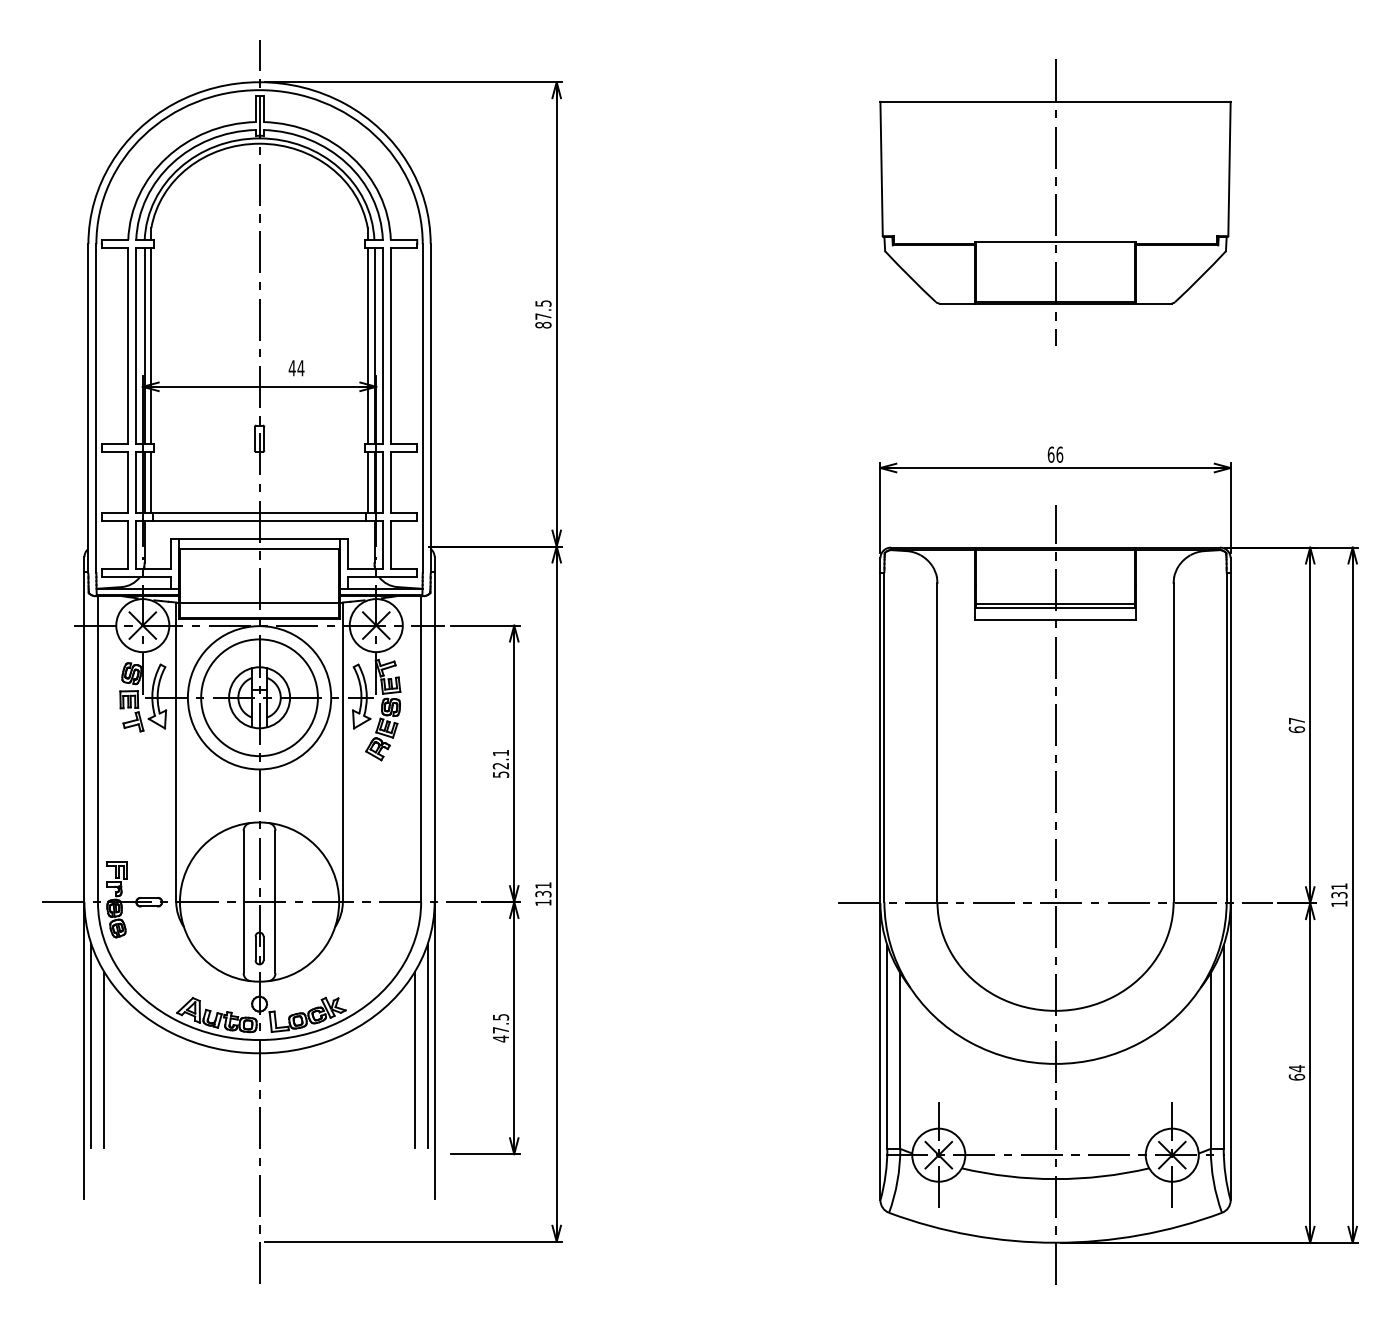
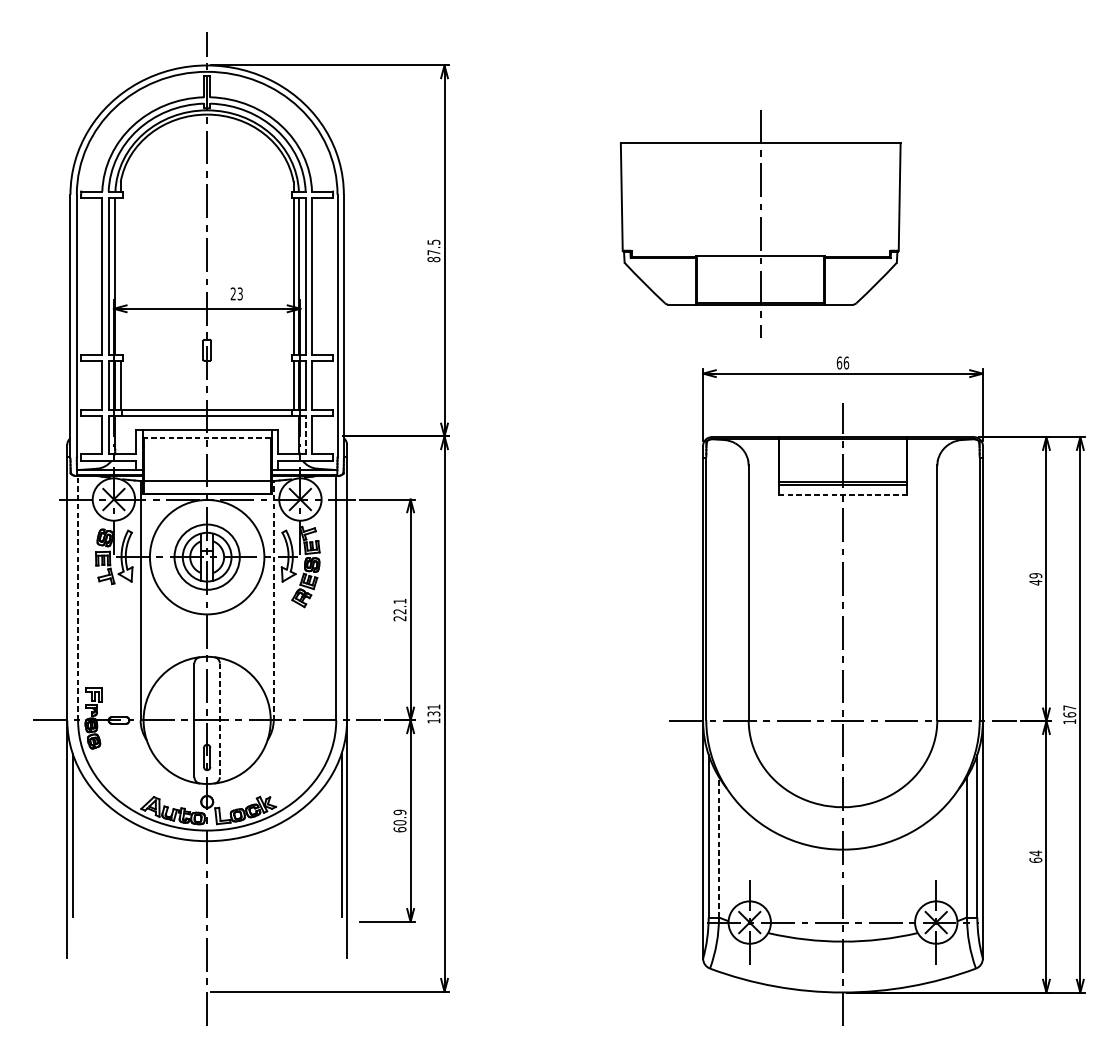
part: (1055, 202) -> (760, 223), moved
line: (151, 346) -> (120, 276), removed
text: (296, 368) -> (236, 294), 44 -> 23
line: (382, 545) -> (305, 435), solid -> dashed
line: (259, 549) -> (207, 438), solid -> dashed
line: (1055, 620) -> (842, 495), solid -> dashed
circle: (259, 697) -> (207, 556), size x0.7
text: (1296, 725) -> (1035, 579), 67 -> 49
line: (97, 749) -> (77, 598), solid -> dashed
line: (342, 752) -> (273, 600), solid -> dashed
text: (500, 774) -> (399, 618), 52.1 -> 22.1
text: (1339, 890) -> (1069, 711), 131 -> 167
line: (275, 902) -> (219, 720), solid -> dashed
text: (500, 1028) -> (399, 821), 47.5 -> 60.9
line: (104, 1059) -> (83, 846), removed
line: (414, 1059) -> (330, 846), removed
line: (900, 1060) -> (719, 846), solid -> dashed

